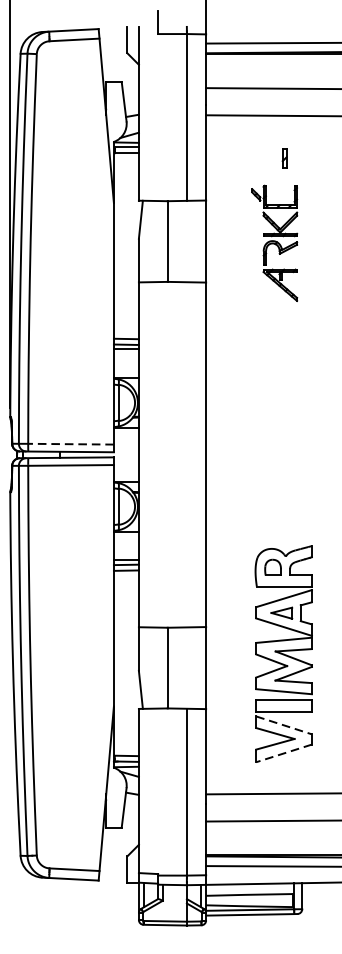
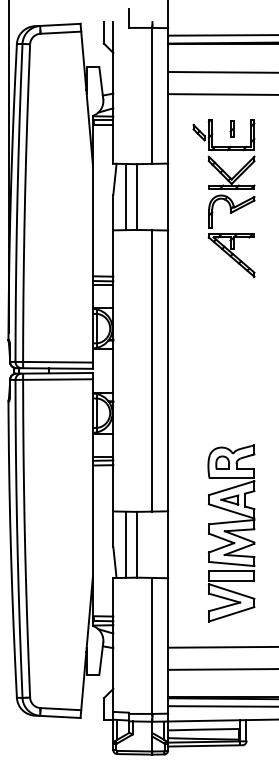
line: (153, 240) -> (125, 196), added
part: (274, 243) -> (223, 198), size x1.67
line: (71, 444) -> (58, 362), dashed -> solid
line: (186, 454) -> (152, 370), added
line: (153, 667) -> (125, 544), added
line: (283, 725) -> (231, 591), dashed -> solid
line: (283, 753) -> (231, 614), dashed -> solid

